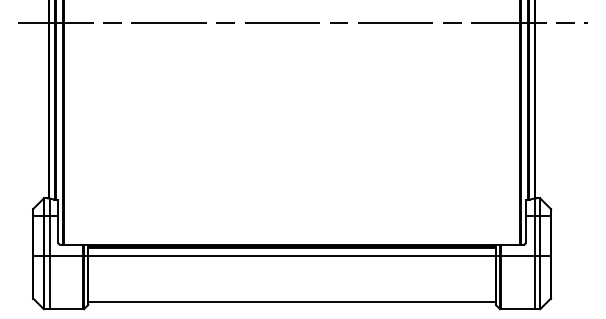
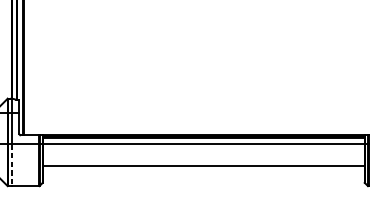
line: (49, 282) -> (12, 165), solid -> dashed
line: (291, 301) -> (203, 165), moved

